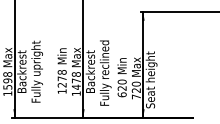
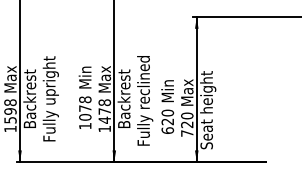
text: (62, 85) -> (85, 117), 1278 -> 1078

